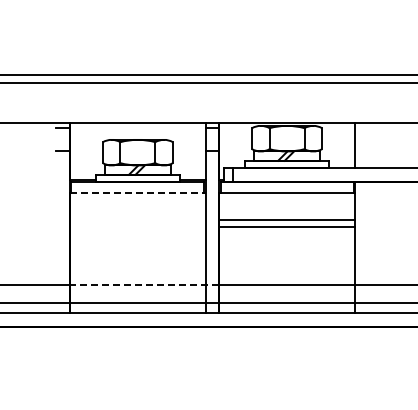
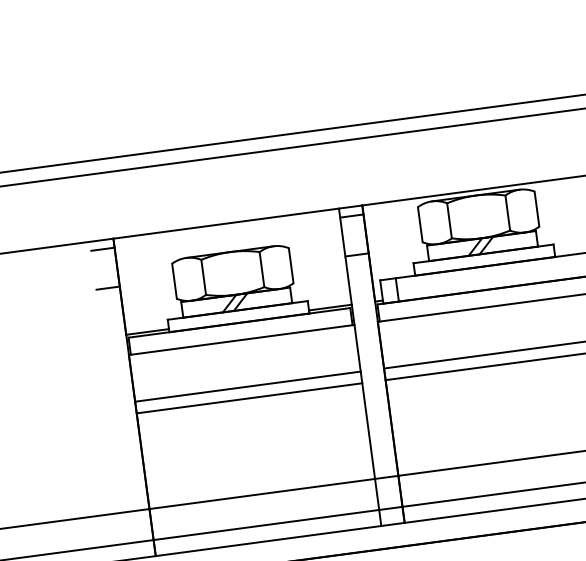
line: (137, 192) -> (241, 340), dashed -> solid
line: (137, 220) -> (247, 386), added
line: (137, 227) -> (248, 398), added
line: (144, 284) -> (273, 491), dashed -> solid

